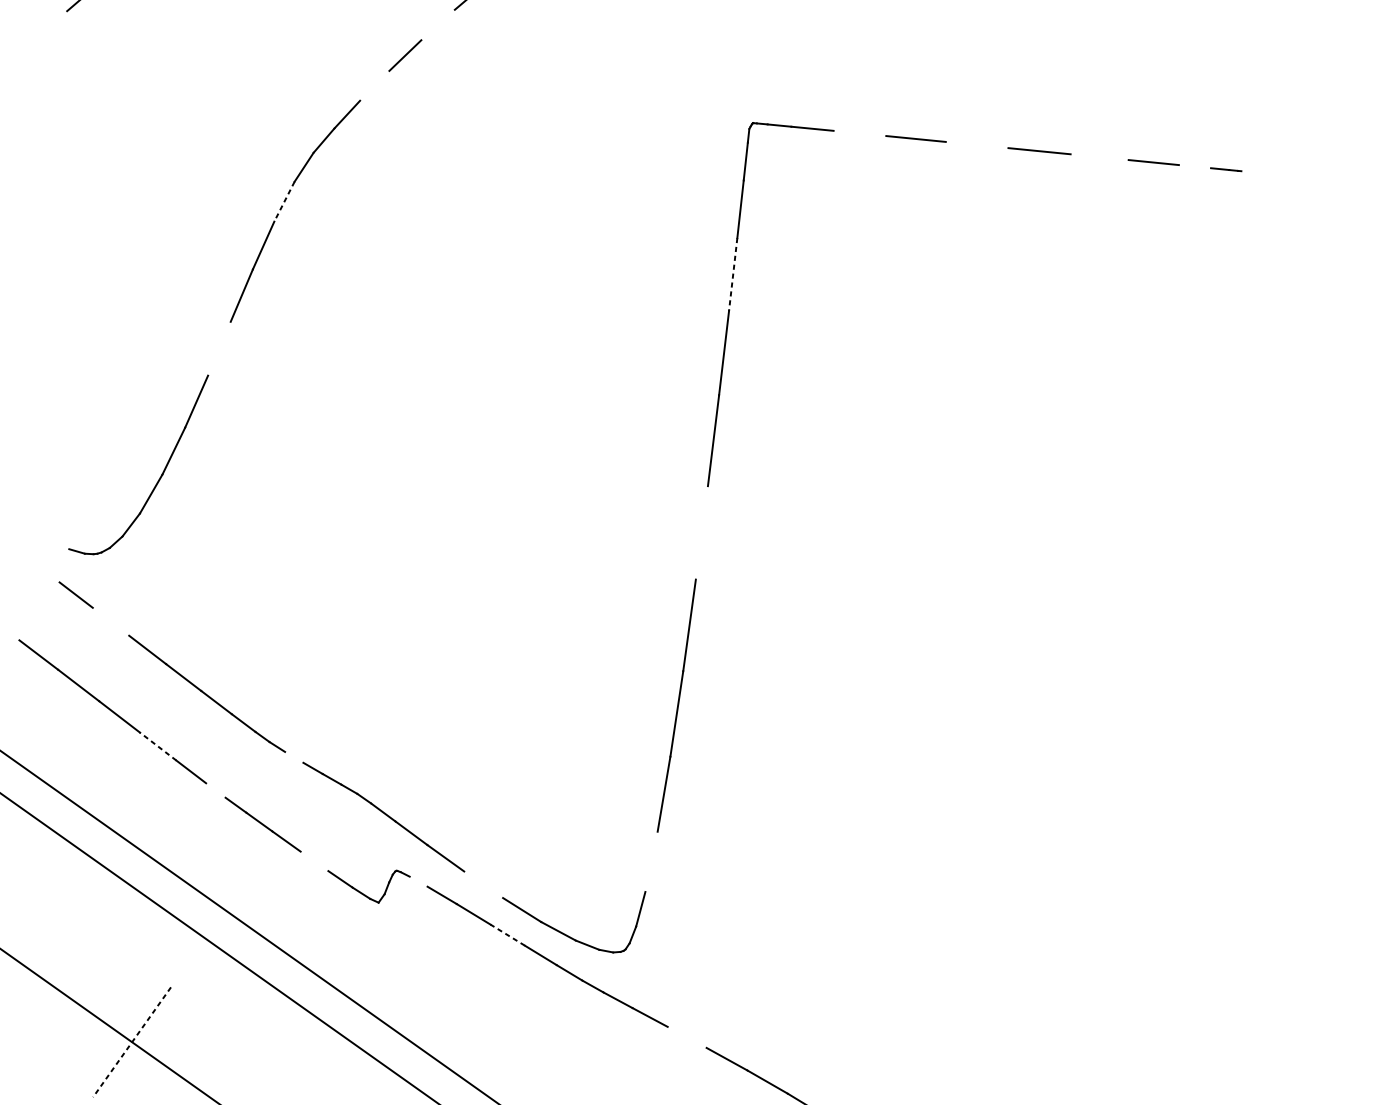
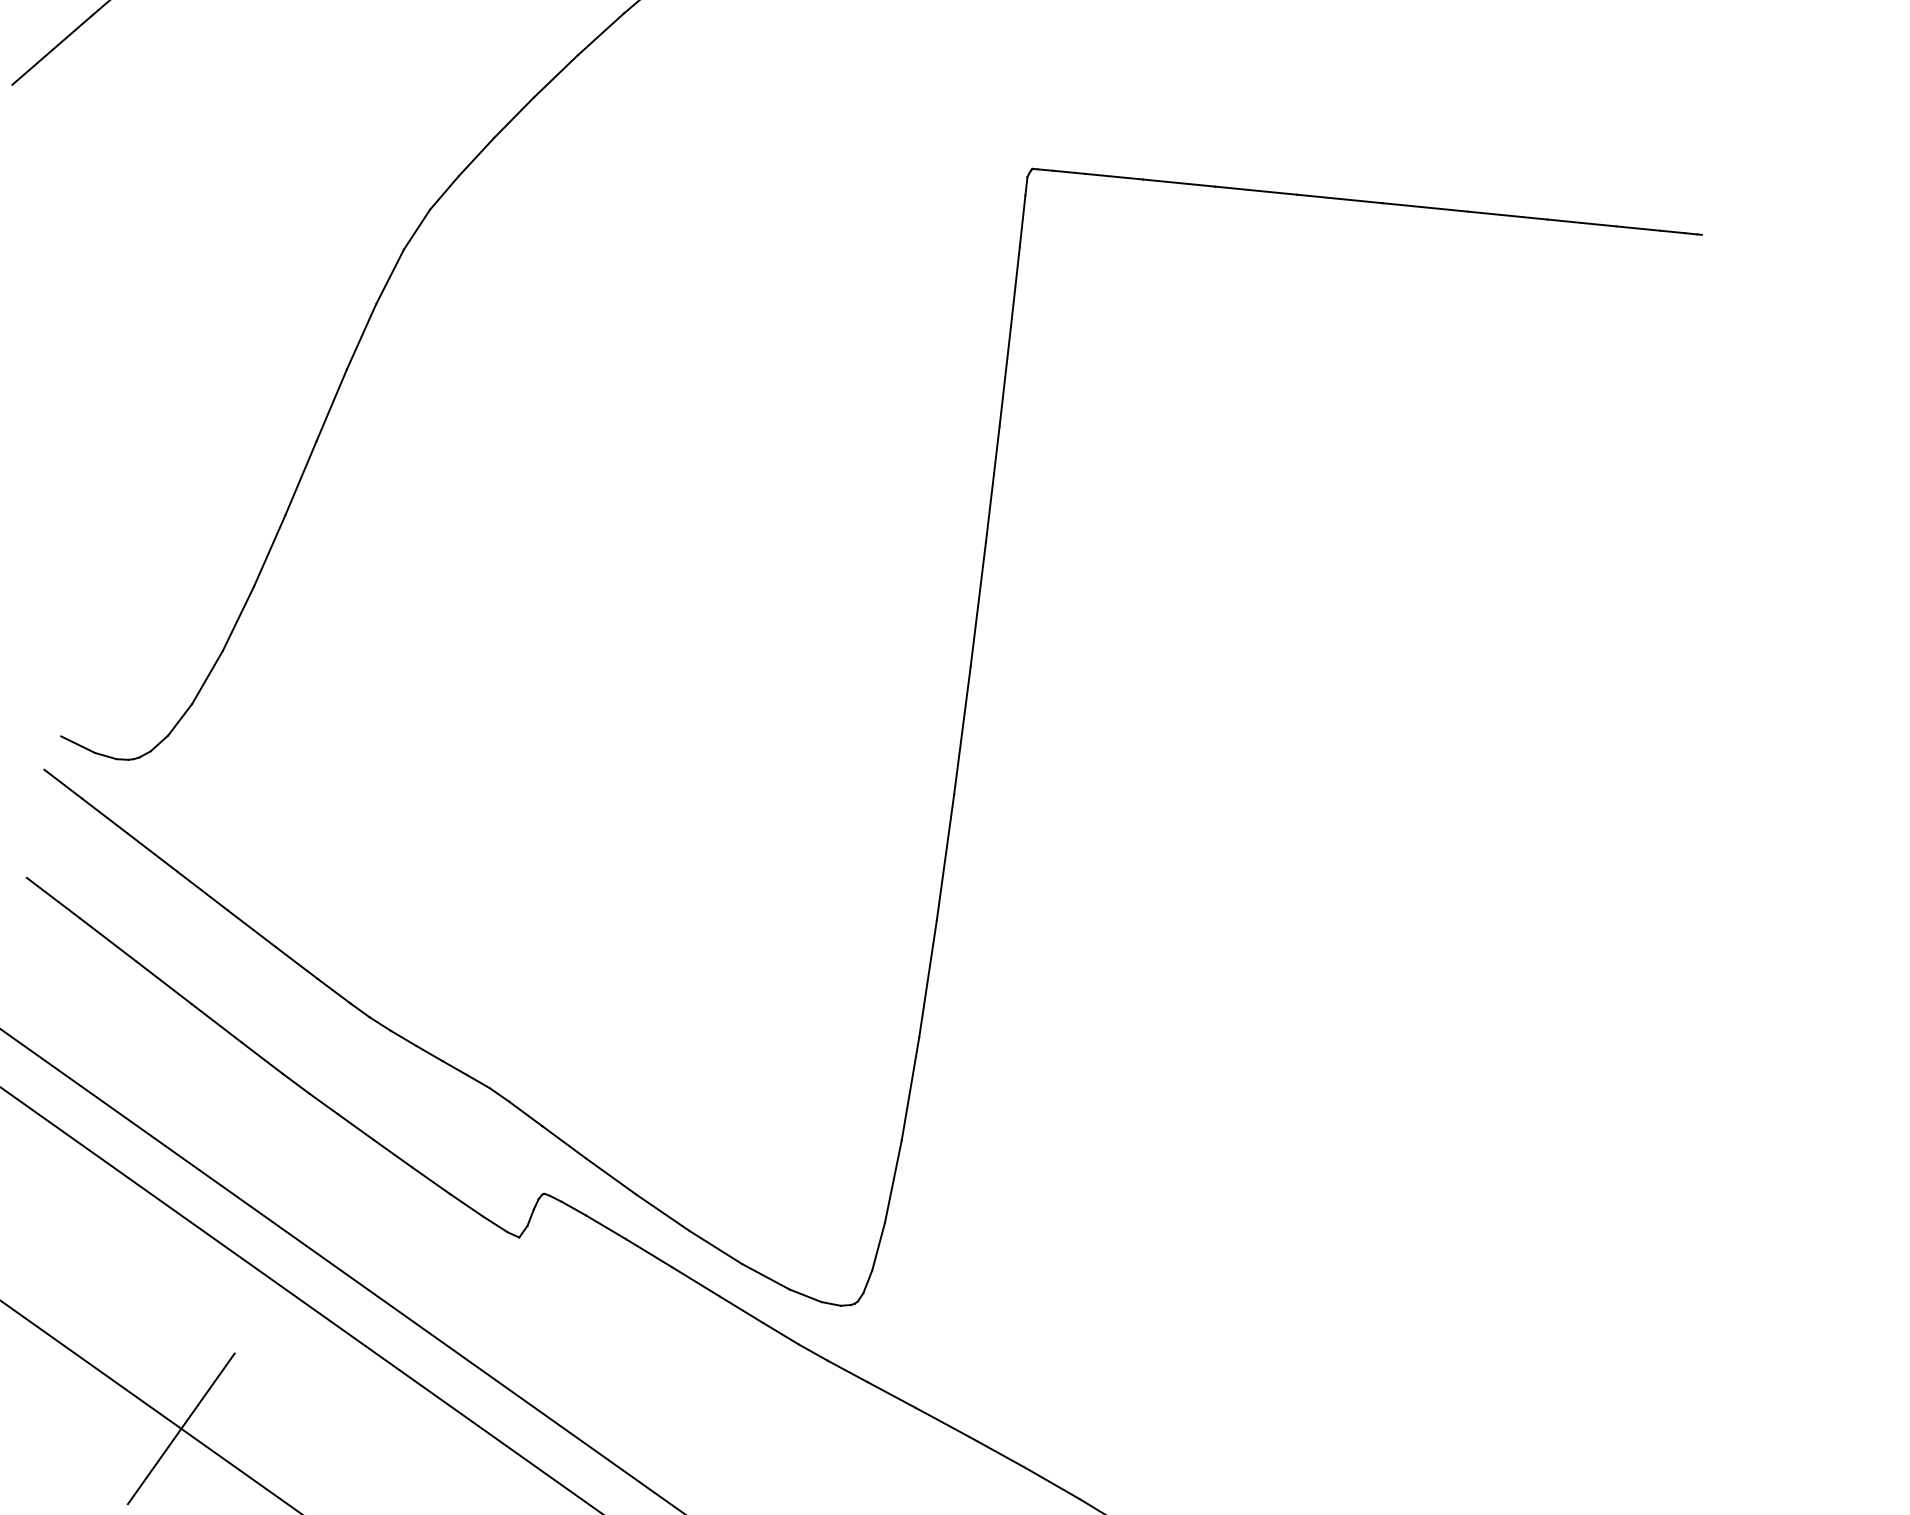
line: (437, 25) -> (600, 34), added
line: (38, 36) -> (52, 49), added
line: (374, 85) -> (513, 117), added
line: (859, 133) -> (1178, 182), added
line: (976, 144) -> (1339, 198), added
line: (1099, 157) -> (1507, 215), added
line: (1195, 166) -> (1638, 228), added
line: (284, 201) -> (390, 276), dashed -> solid
line: (733, 274) -> (1005, 376), dashed -> solid
line: (219, 348) -> (300, 478), added
line: (701, 532) -> (962, 730), added
line: (57, 543) -> (78, 744), added
line: (45, 571) -> (62, 783), added
line: (111, 621) -> (152, 852), added
line: (157, 746) -> (216, 1023), dashed -> solid
line: (294, 756) -> (403, 1037), added
line: (215, 790) -> (295, 1083), added
line: (314, 861) -> (431, 1180), added
line: (650, 861) -> (892, 1181), added
line: (418, 881) -> (573, 1208), added
line: (483, 884) -> (662, 1212), added
line: (507, 935) -> (696, 1282), dashed -> solid
line: (686, 1036) -> (941, 1421), added
line: (132, 1042) -> (181, 1429), dashed -> solid

